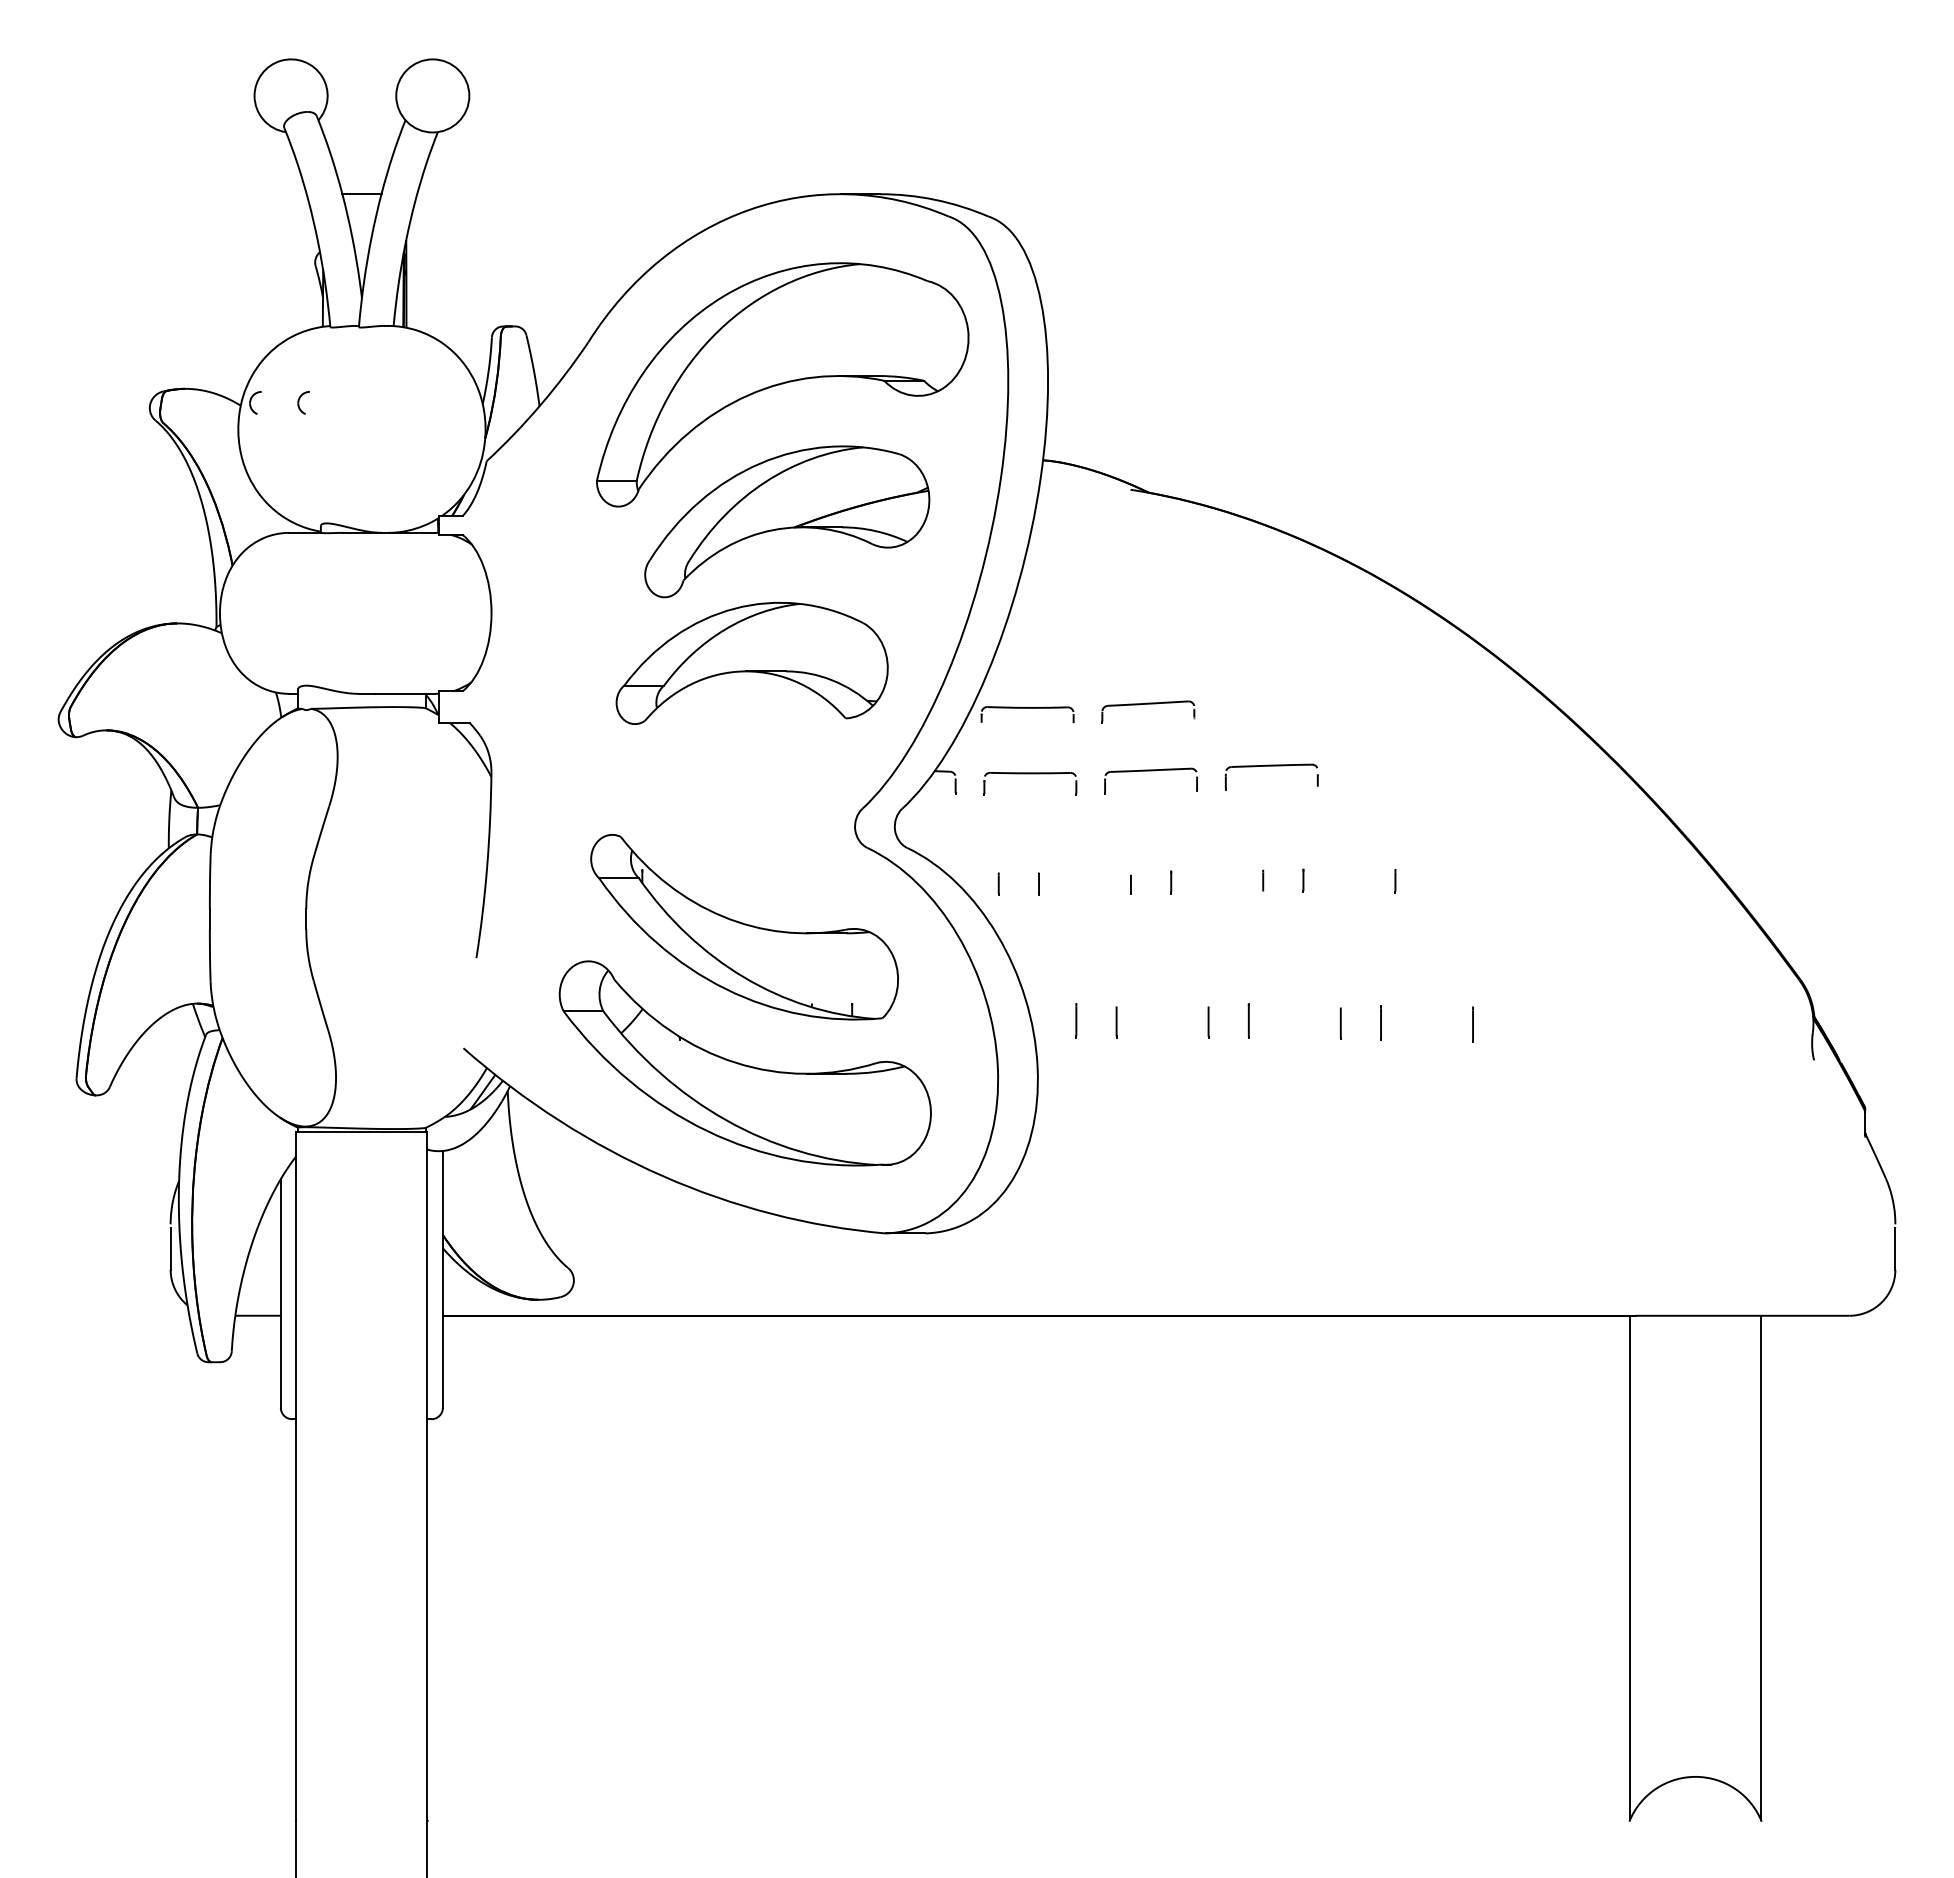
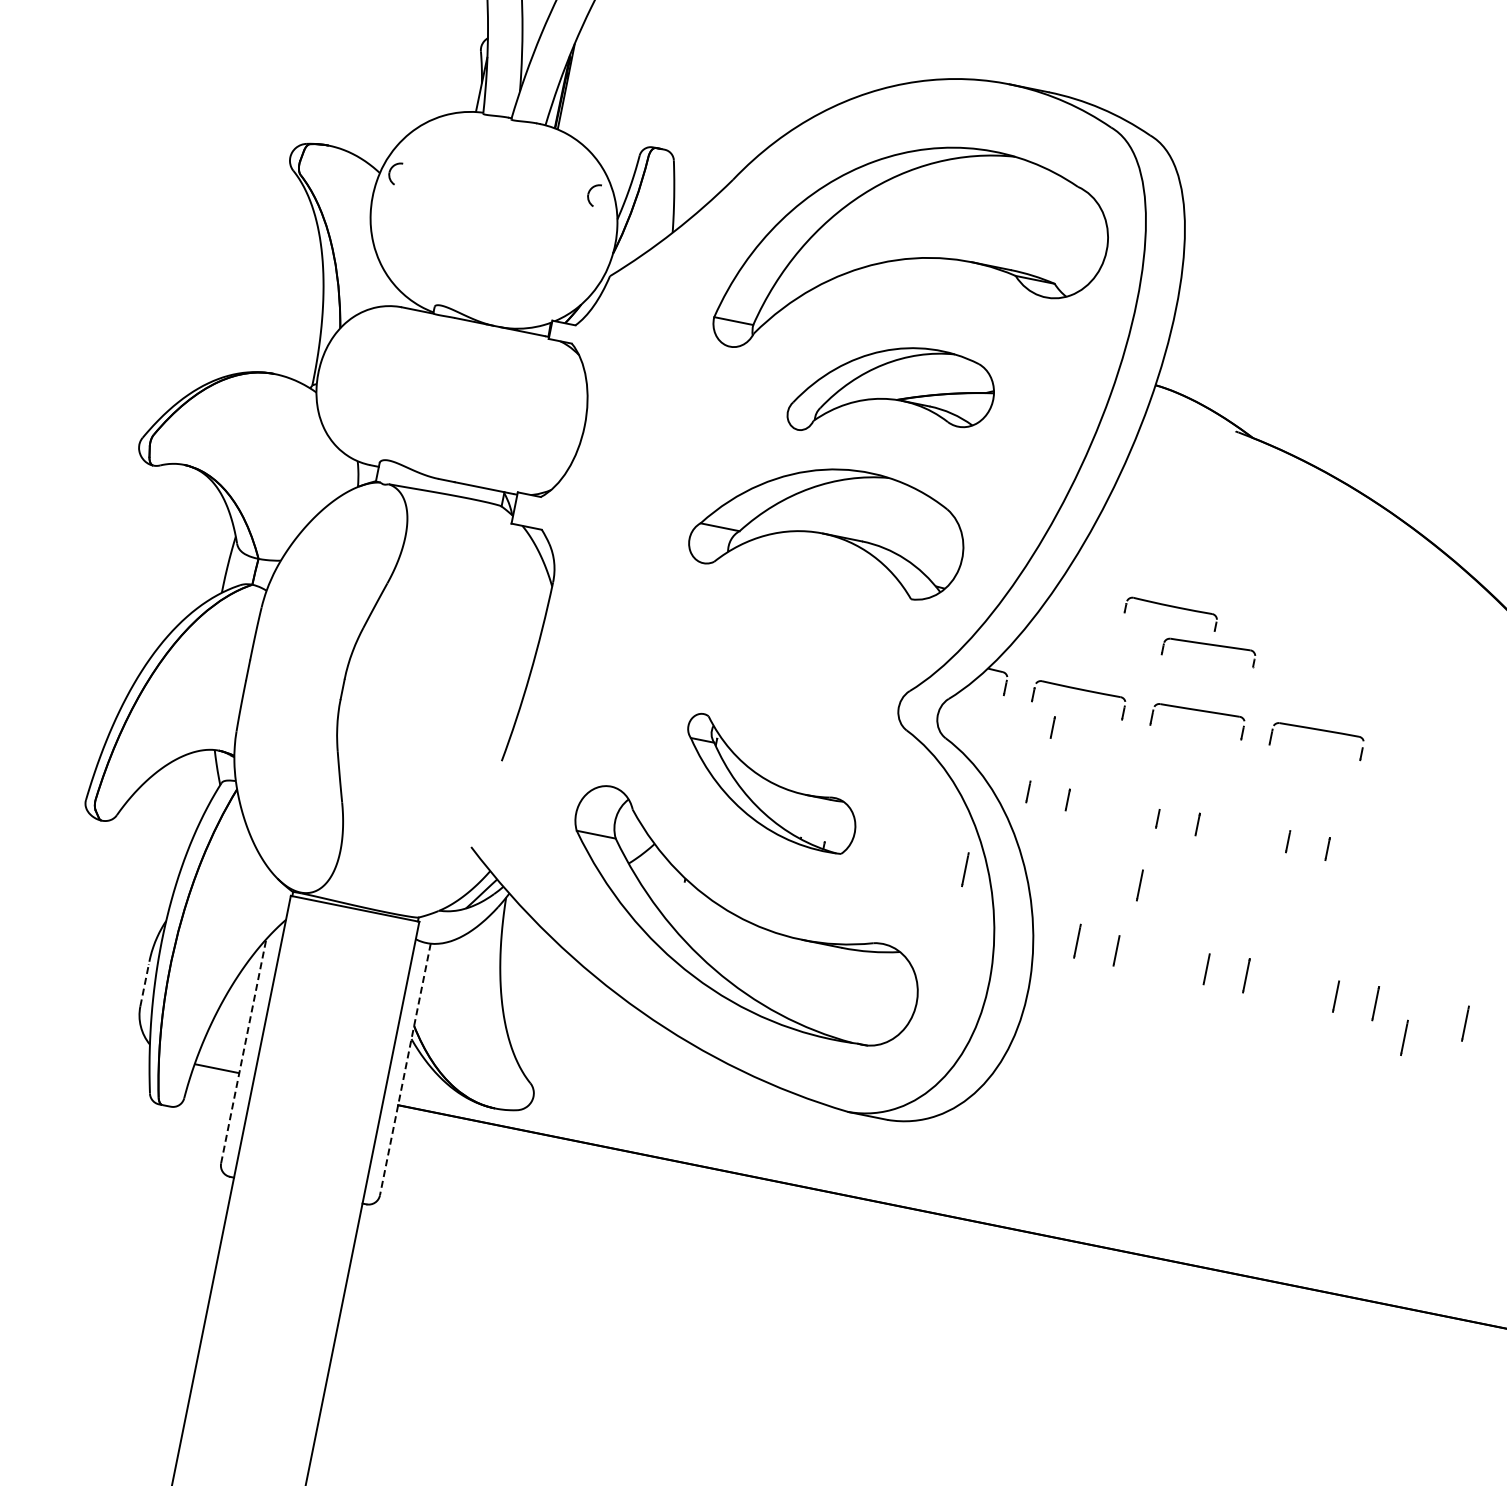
part: (303, 402) -> (593, 194), moved
part: (787, 521) -> (892, 394), size x0.7
part: (1027, 714) -> (1171, 613), moved
line: (1009, 815) -> (1052, 726), added
line: (1395, 881) -> (1417, 867), removed
part: (744, 927) -> (770, 784), size x0.6
line: (1126, 953) -> (1139, 885), added
line: (952, 972) -> (965, 869), added
line: (1415, 1050) -> (1404, 1037), added
line: (170, 1248) -> (144, 985), solid -> dashed
line: (442, 1279) -> (404, 1069), solid -> dashed
line: (280, 1292) -> (243, 1050), solid -> dashed

